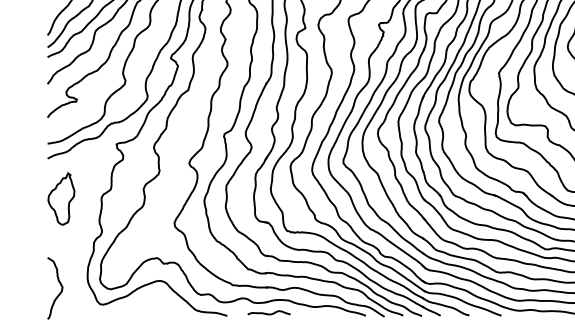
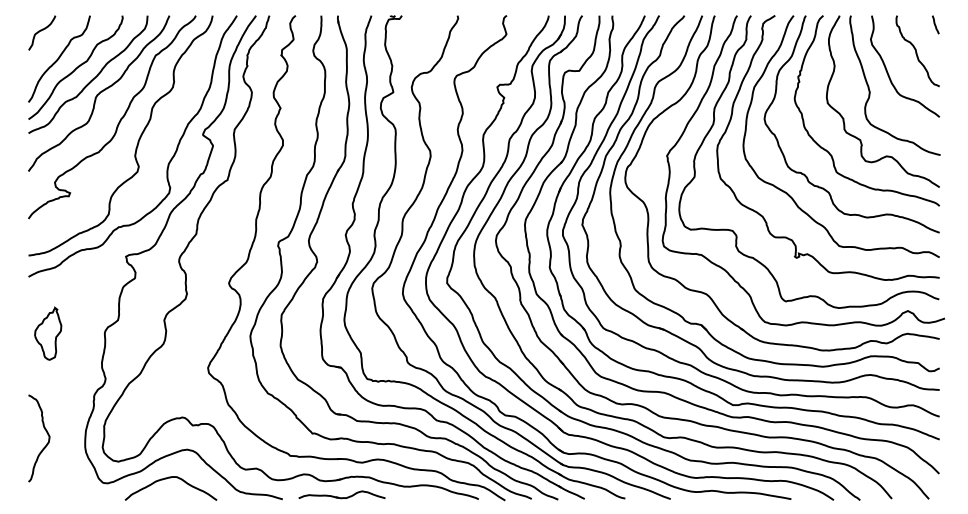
part: (61, 198) -> (48, 333), size x0.71
curve: (60, 284) -> (46, 433), moved
curve: (145, 301) -> (166, 479), added
part: (268, 312) -> (341, 494), size x1.43

